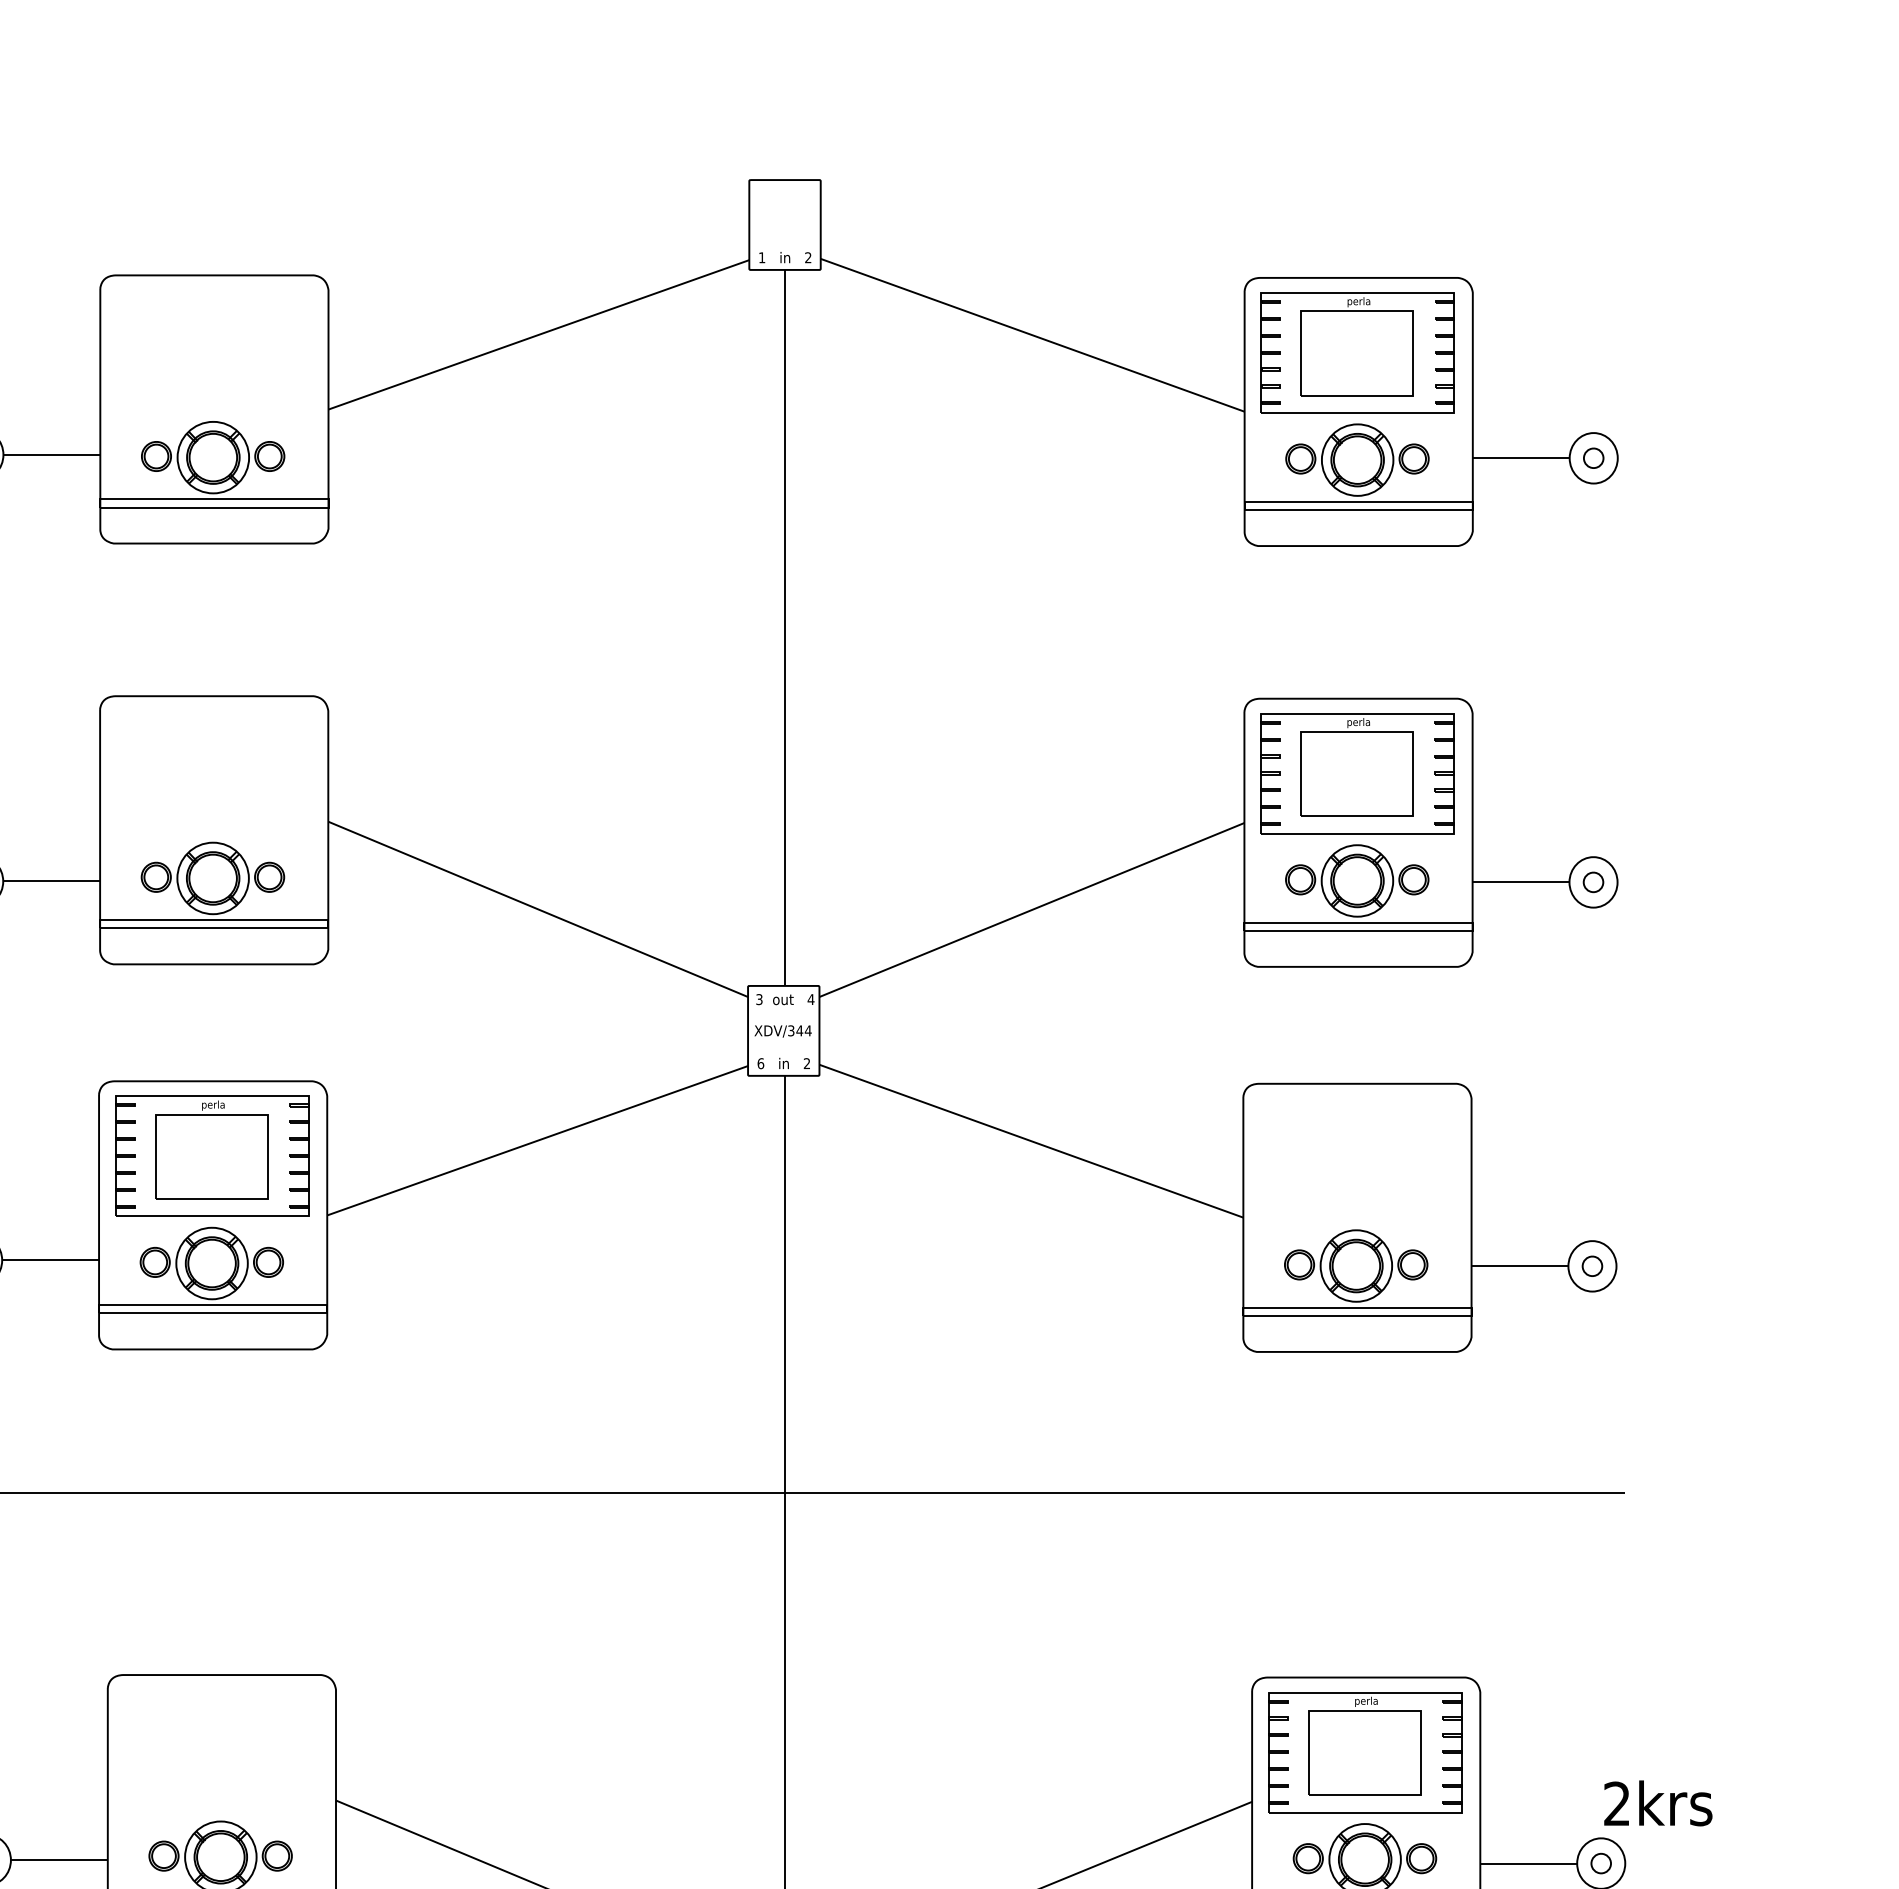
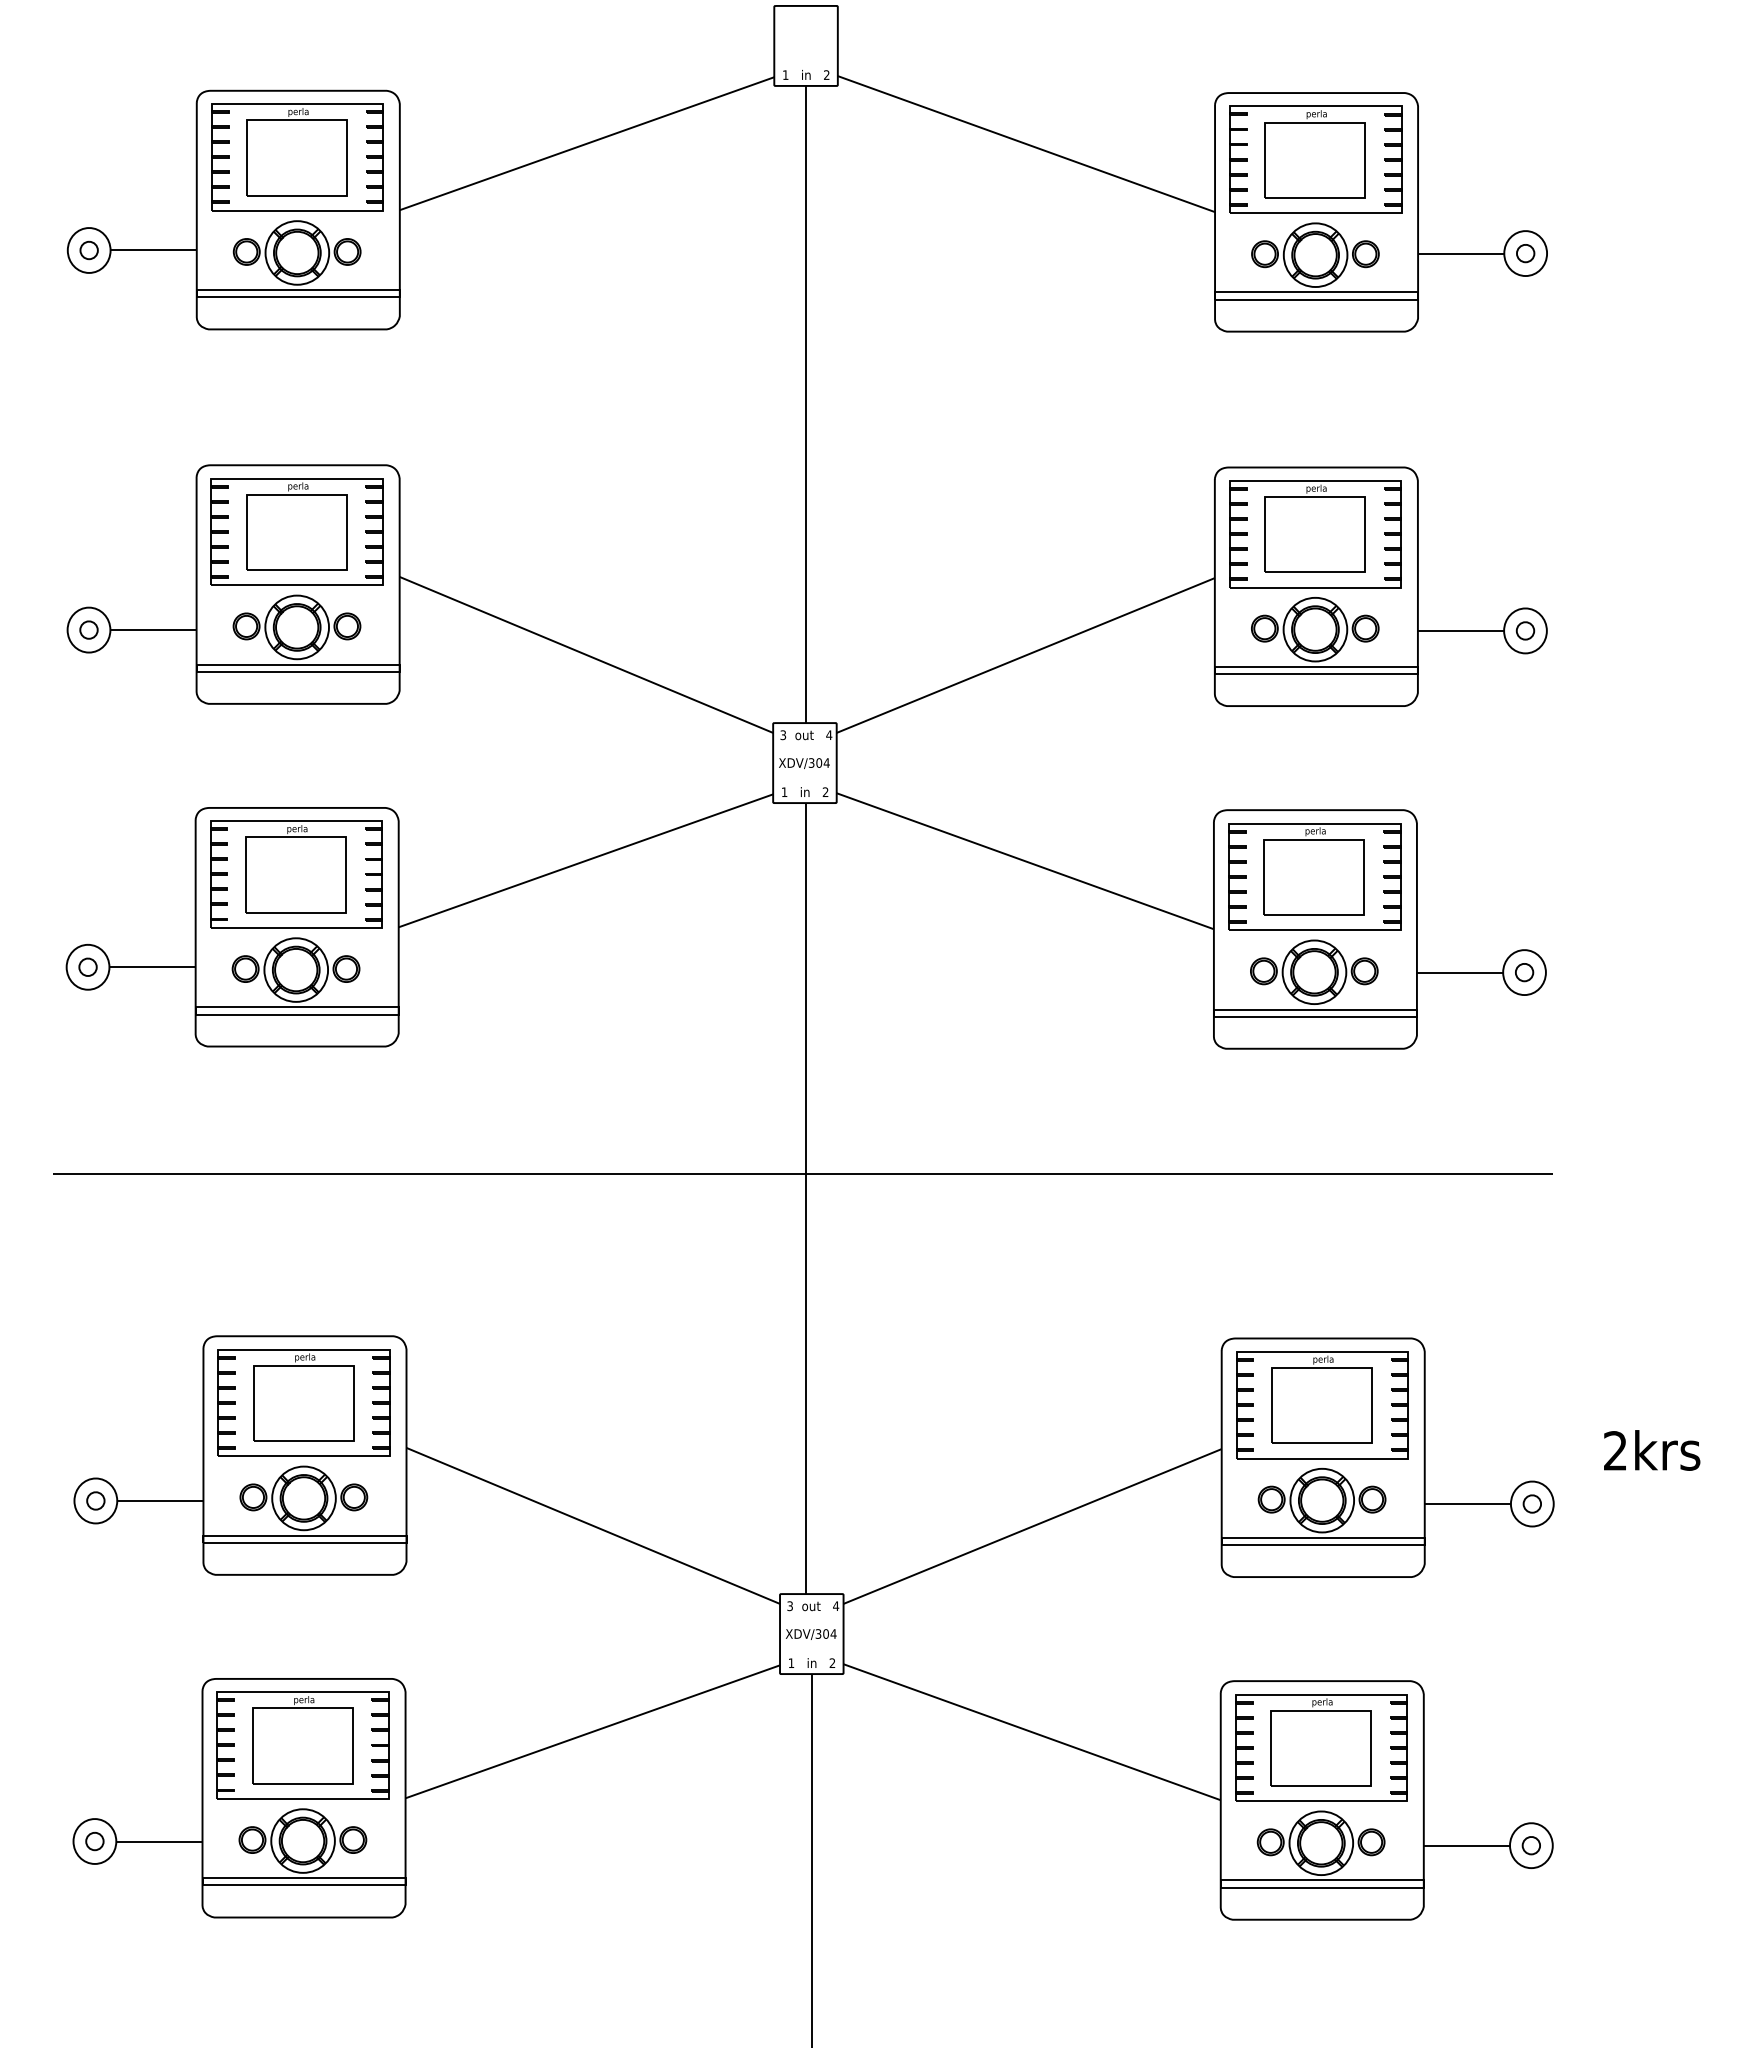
part: (213, 350) -> (297, 157), added
part: (212, 770) -> (296, 531), added
text: (800, 1030) -> (819, 762), XDV/344 -> XDV/304
text: (760, 1063) -> (784, 792), 6 -> 1
part: (1356, 1158) -> (1314, 876), added
part: (220, 1749) -> (303, 1402), added
text: (1658, 1803) -> (1652, 1450), moved

